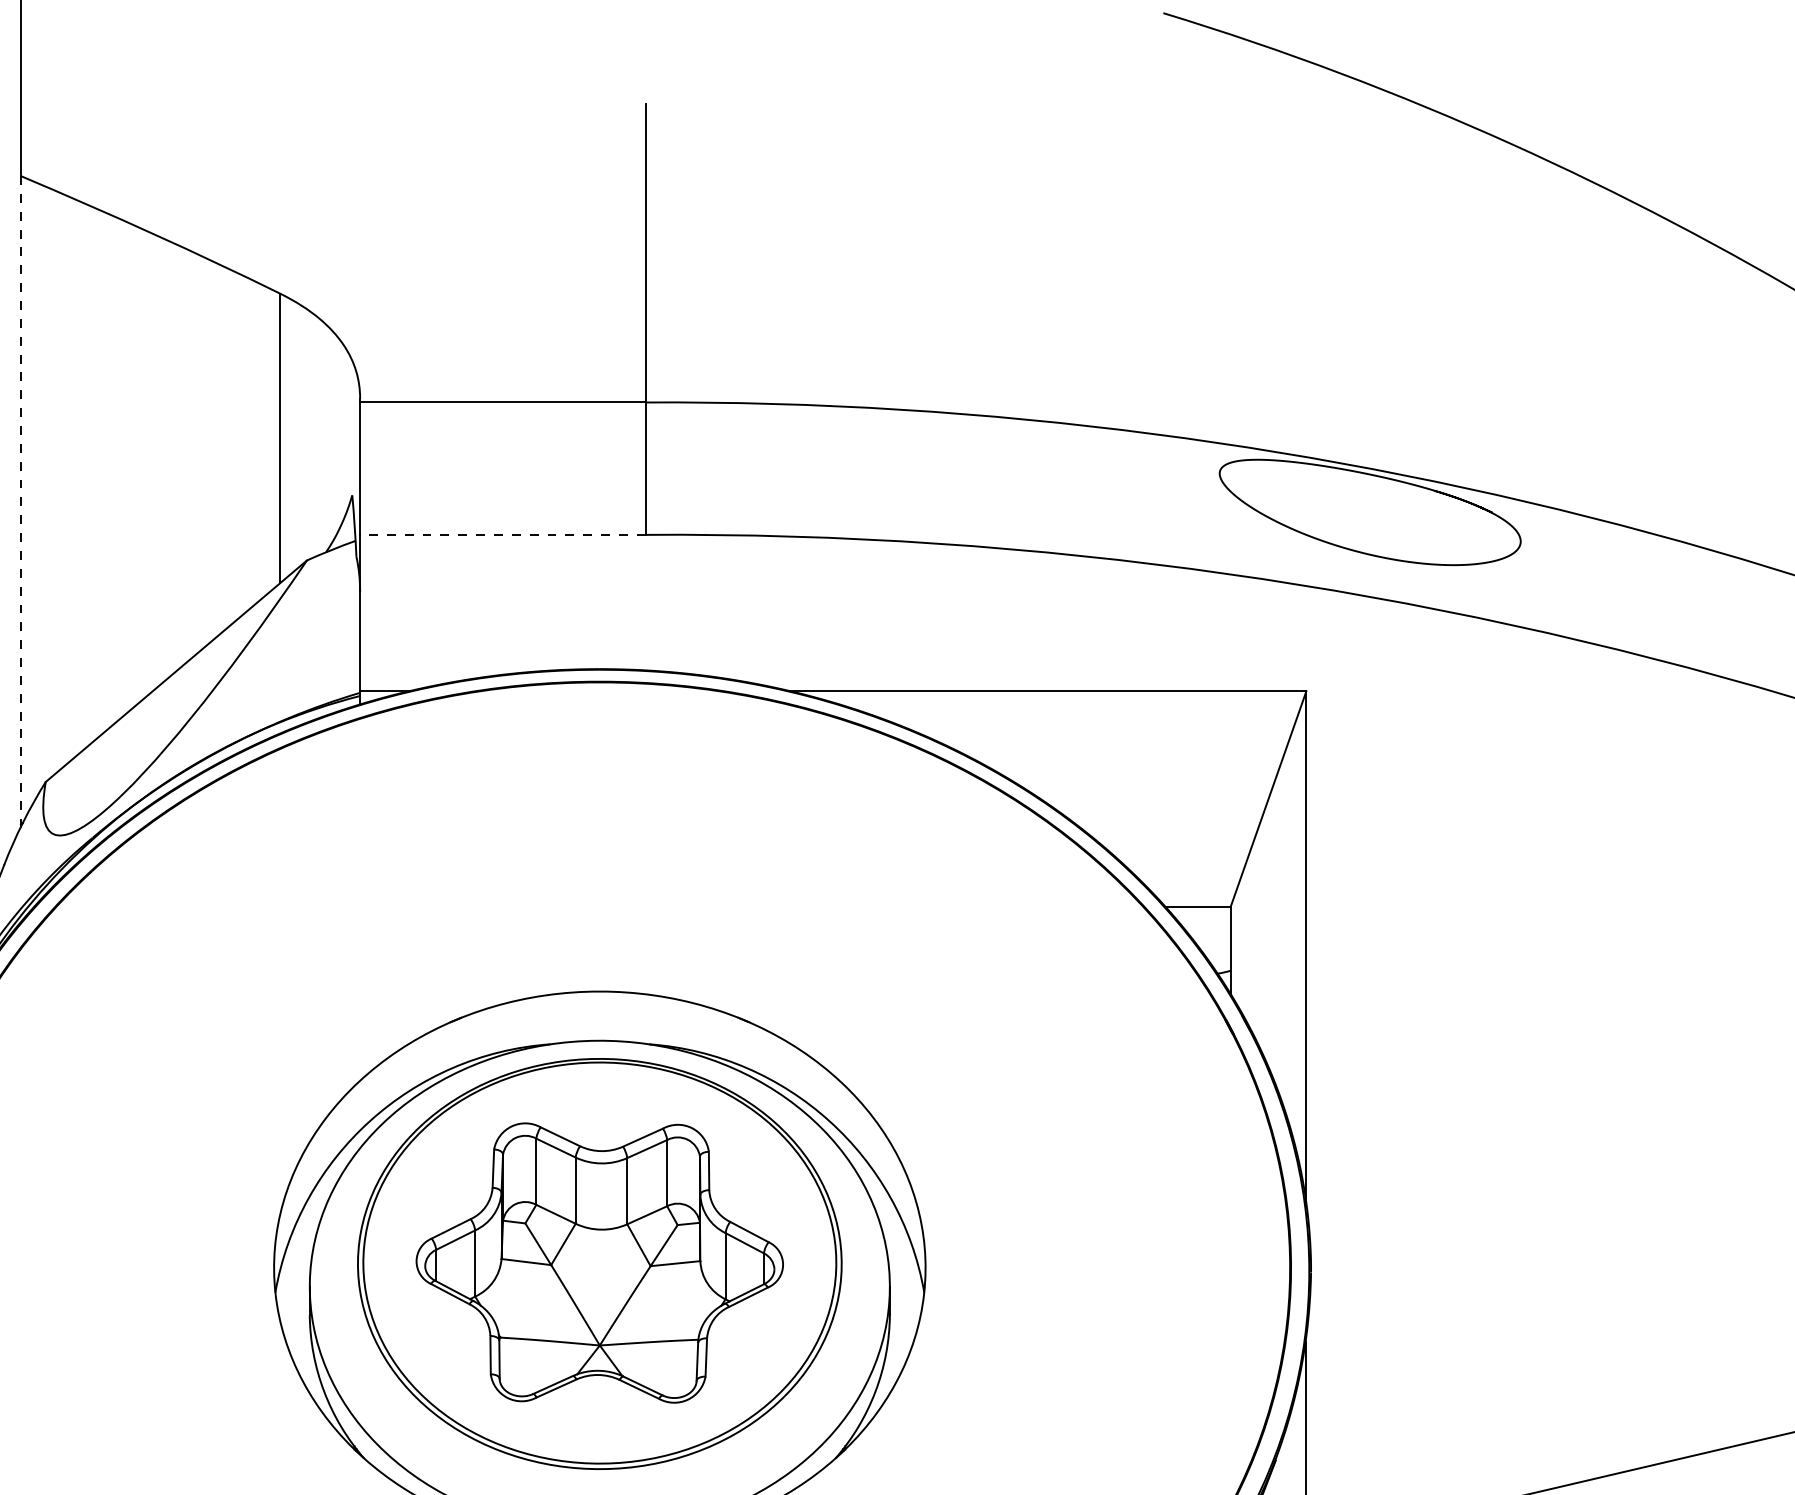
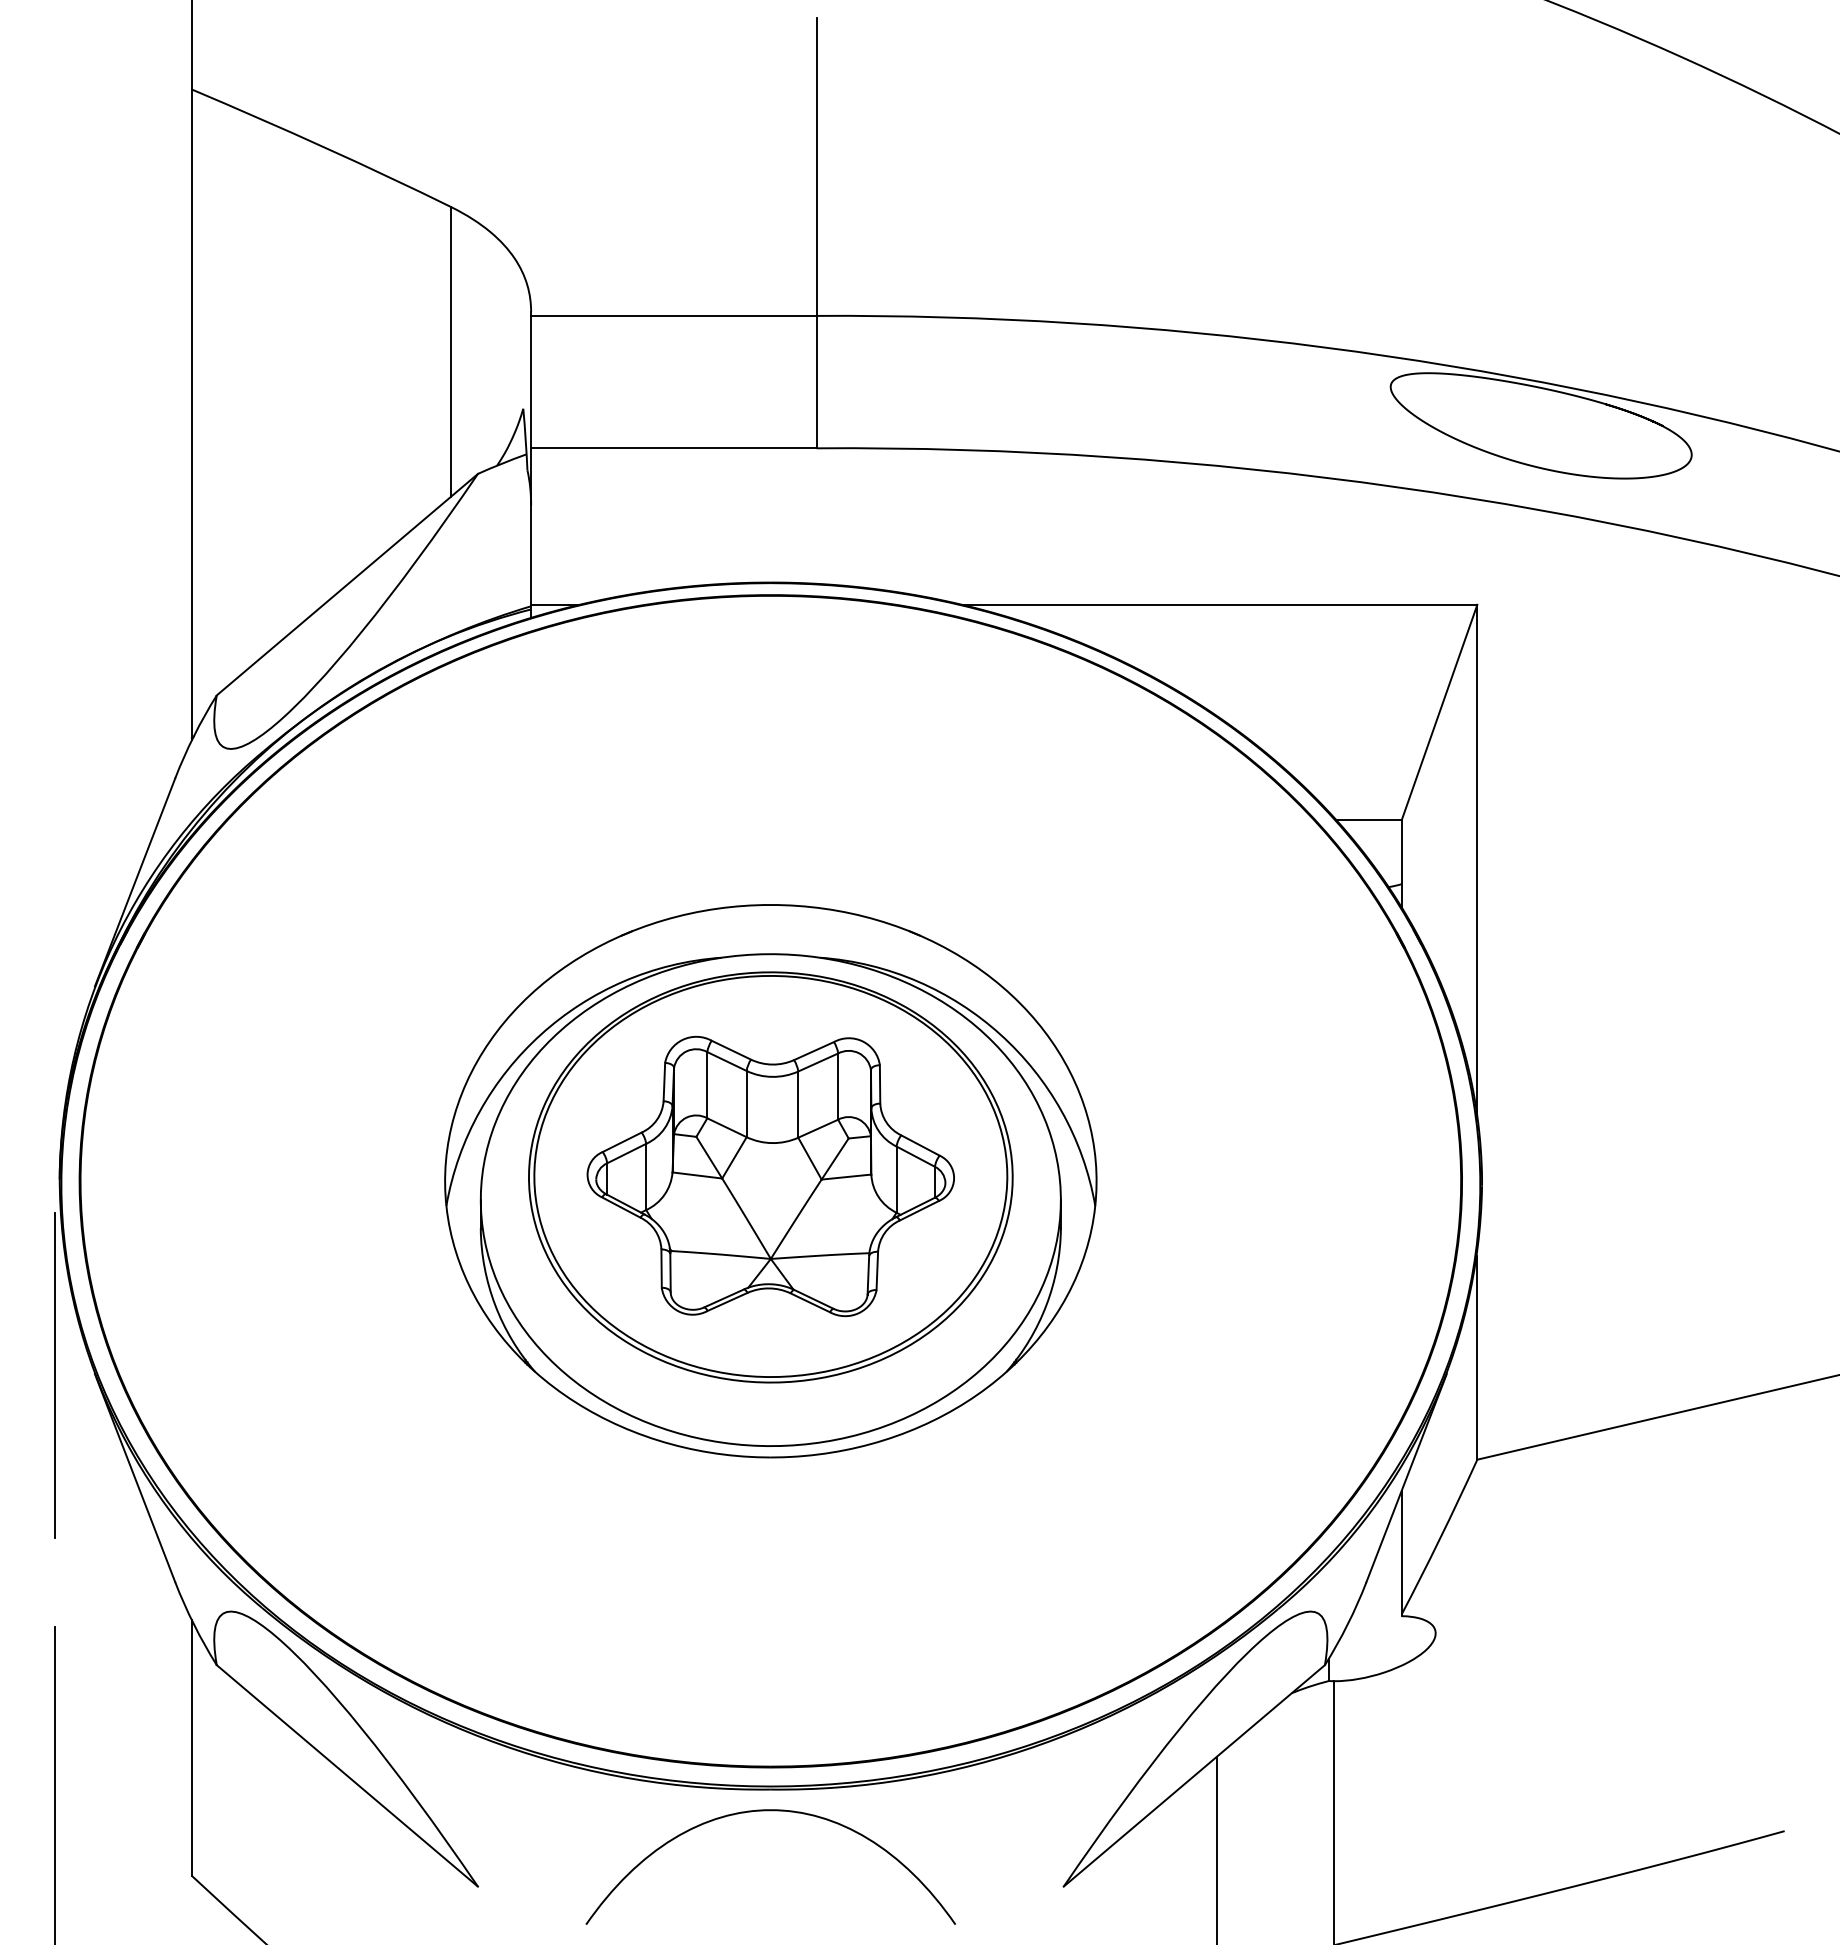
line: (20, 501) -> (191, 414), dashed -> solid
line: (502, 535) -> (673, 448), dashed -> solid

